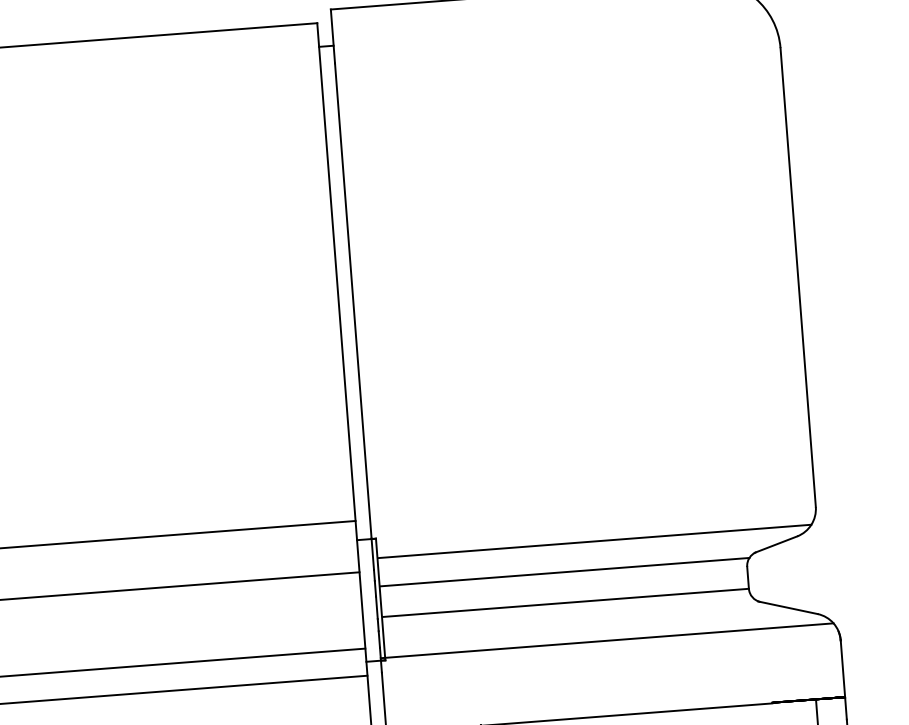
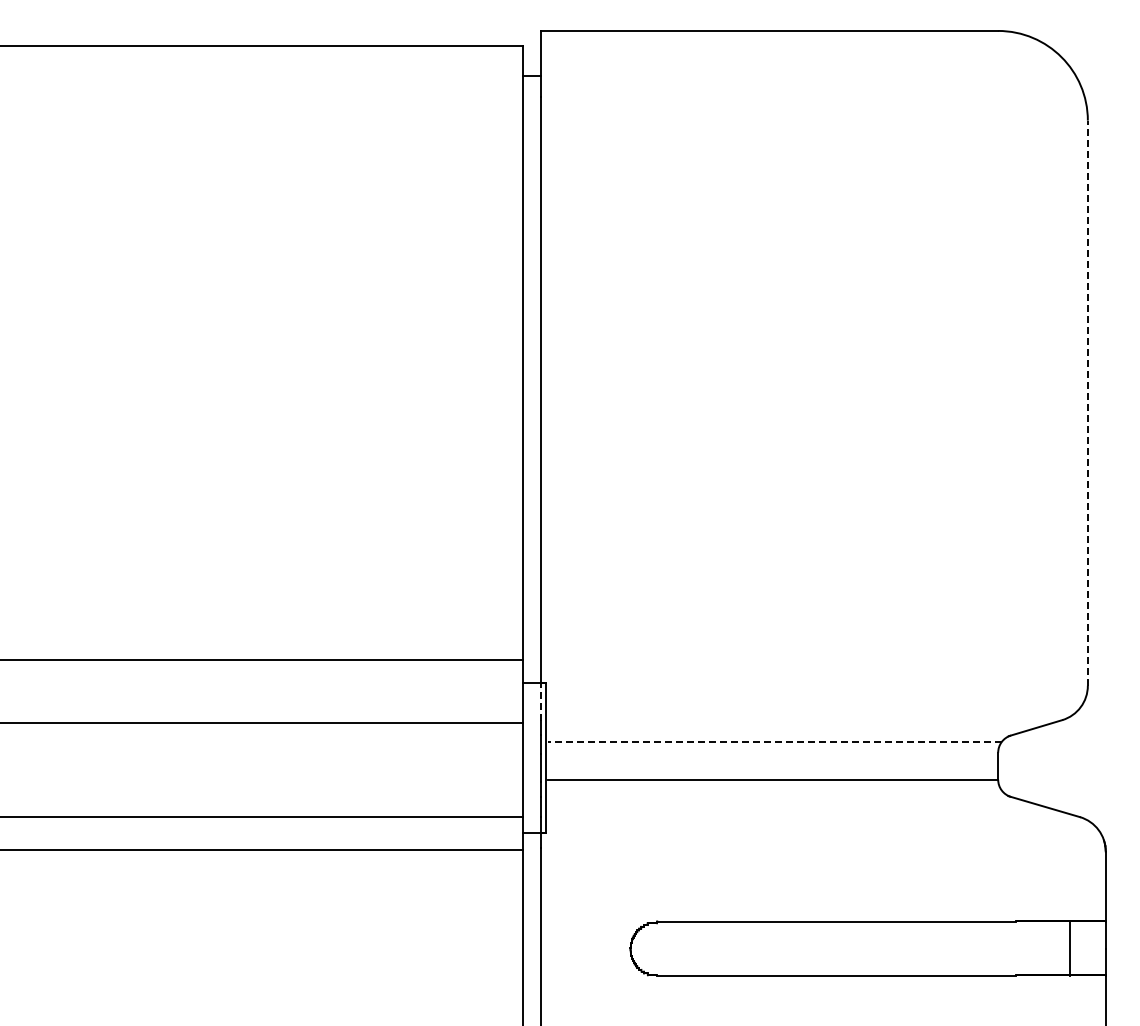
line: (797, 277) -> (1087, 403), solid -> dashed
line: (594, 541) -> (813, 707), removed
line: (372, 553) -> (540, 701), solid -> dashed
line: (564, 572) -> (774, 742), solid -> dashed
line: (607, 641) -> (819, 830), removed

